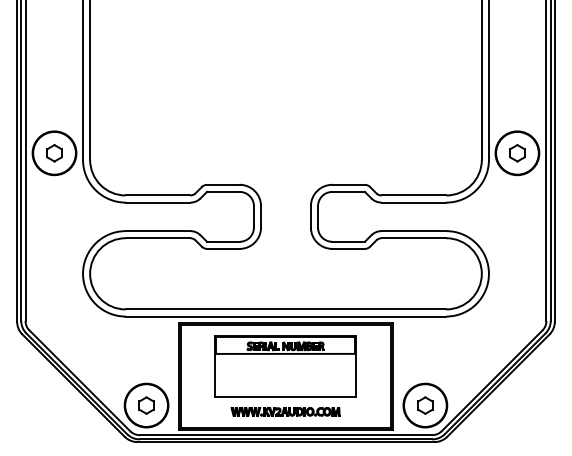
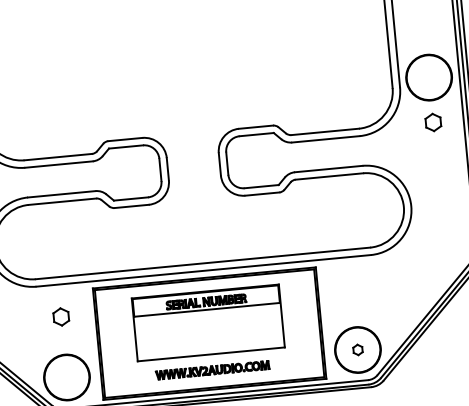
part: (517, 152) -> (433, 121), moved
part: (146, 405) -> (61, 316), moved
part: (425, 405) -> (358, 349), size x0.6

